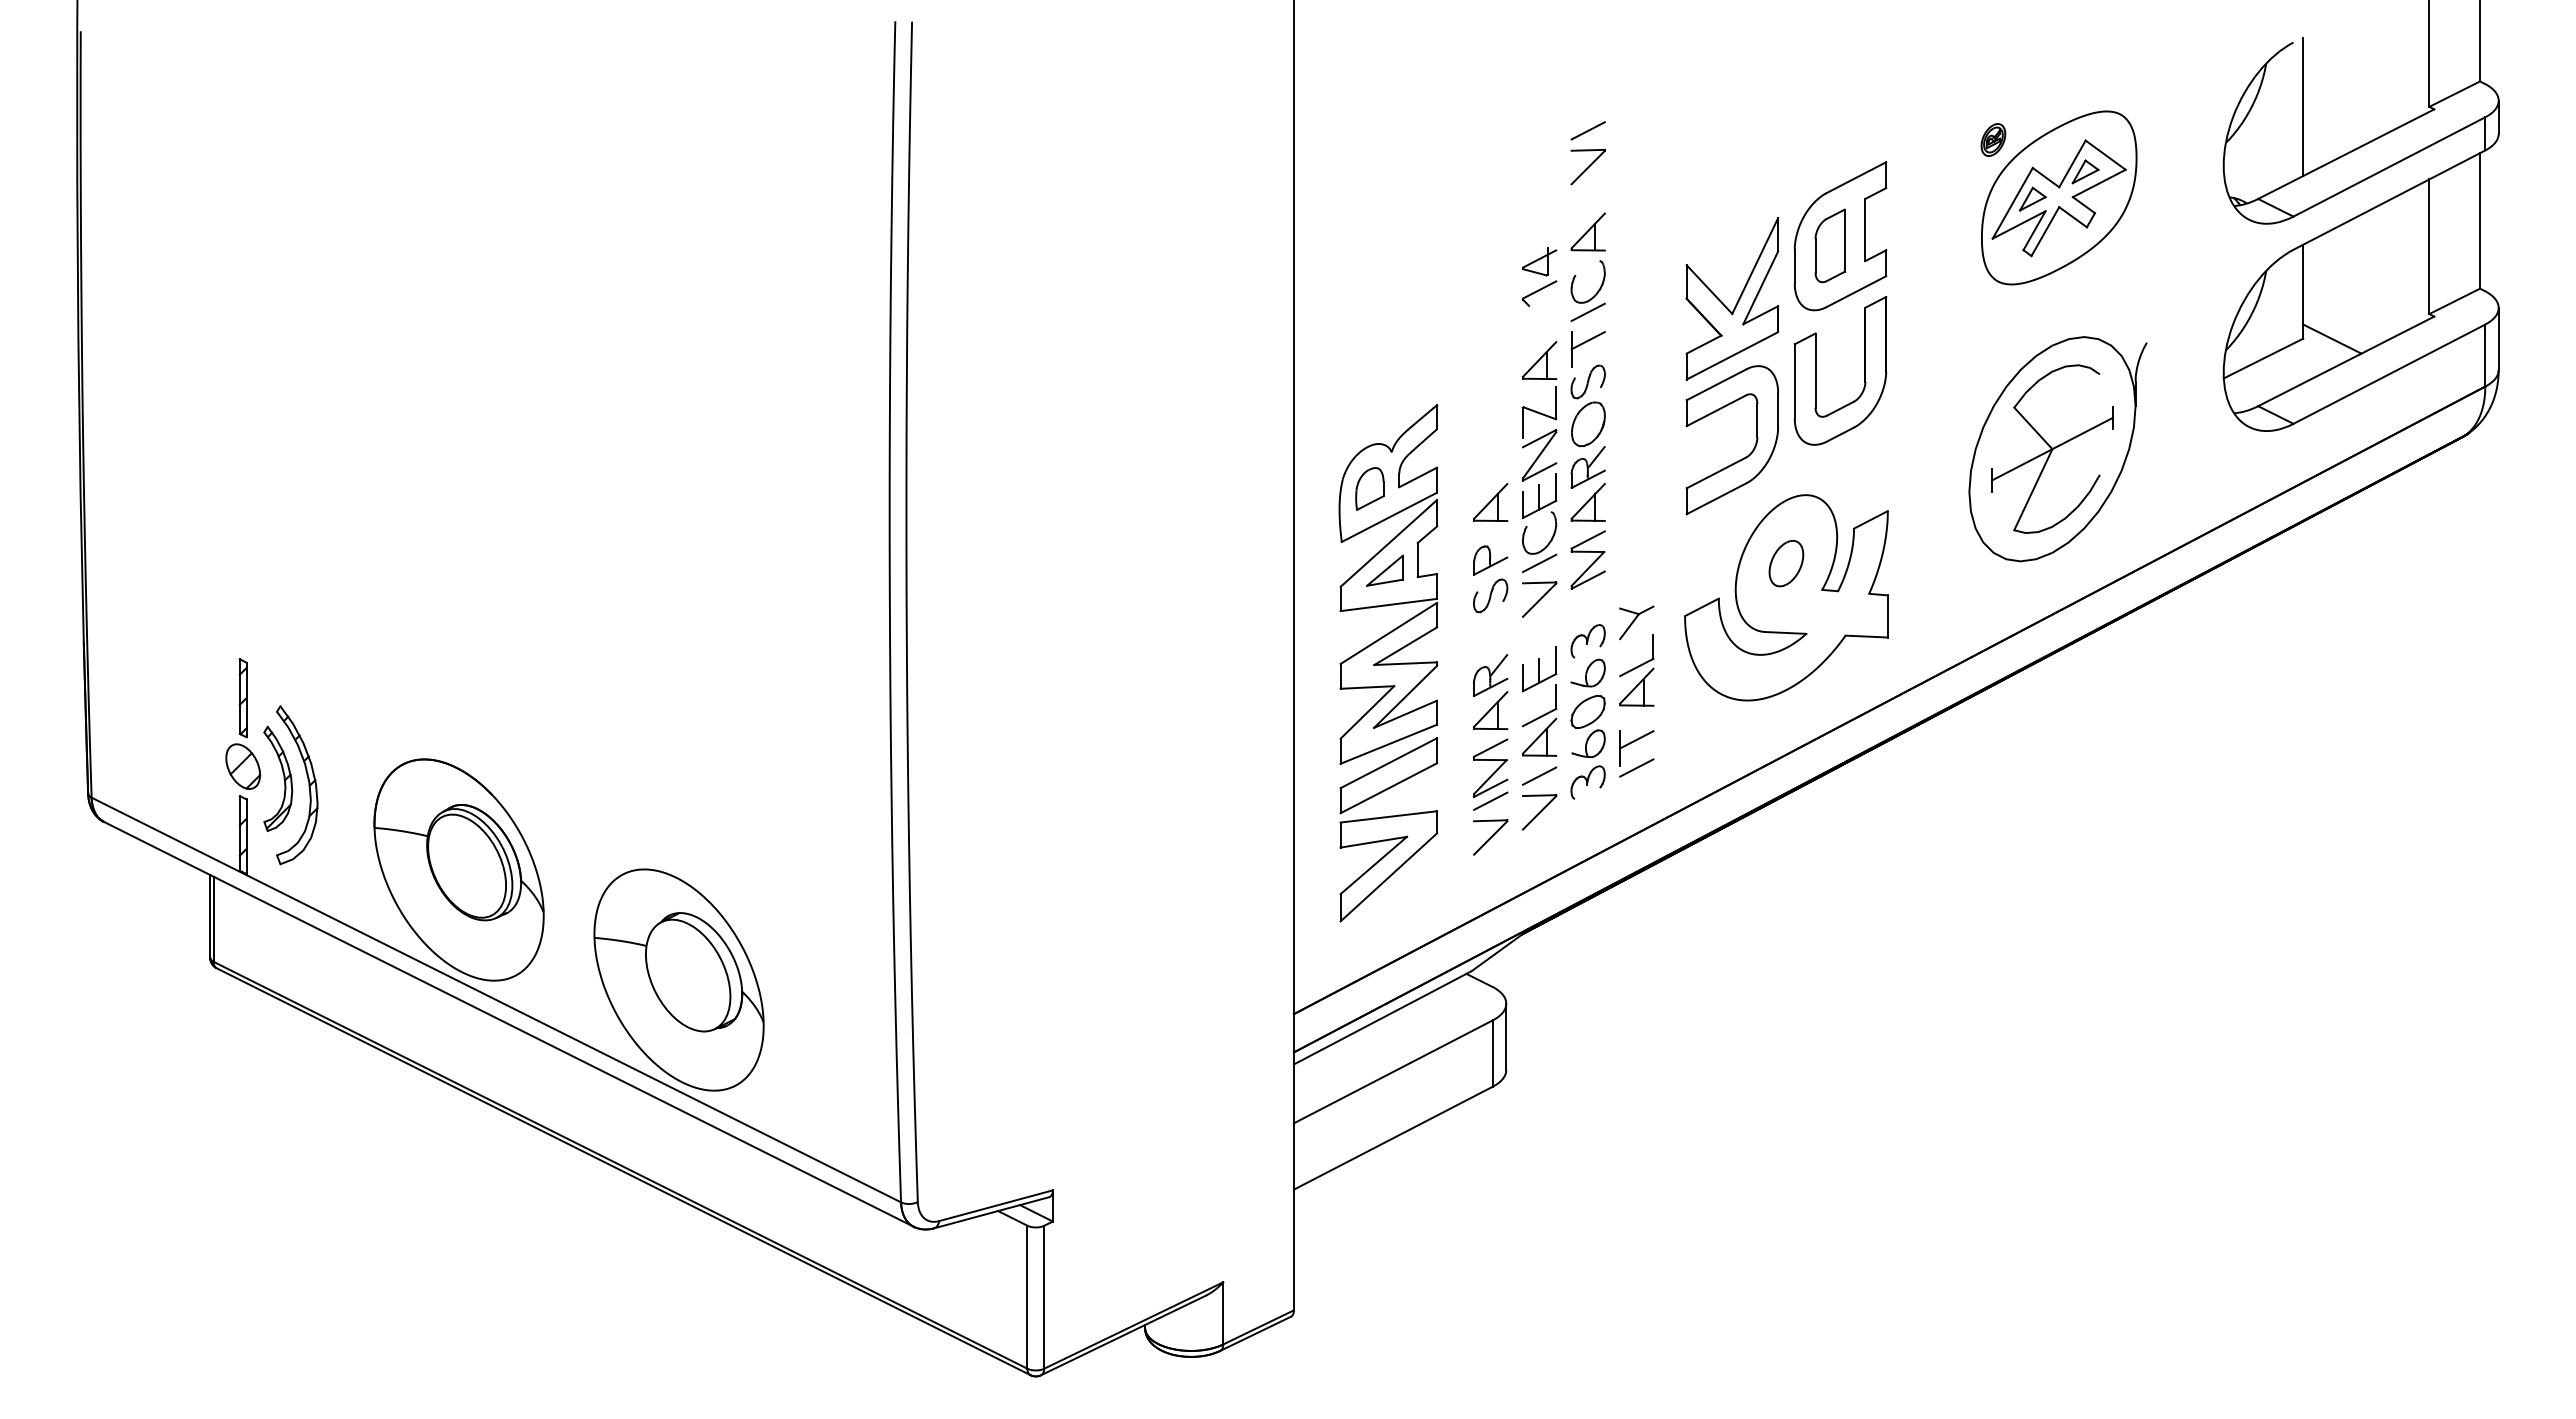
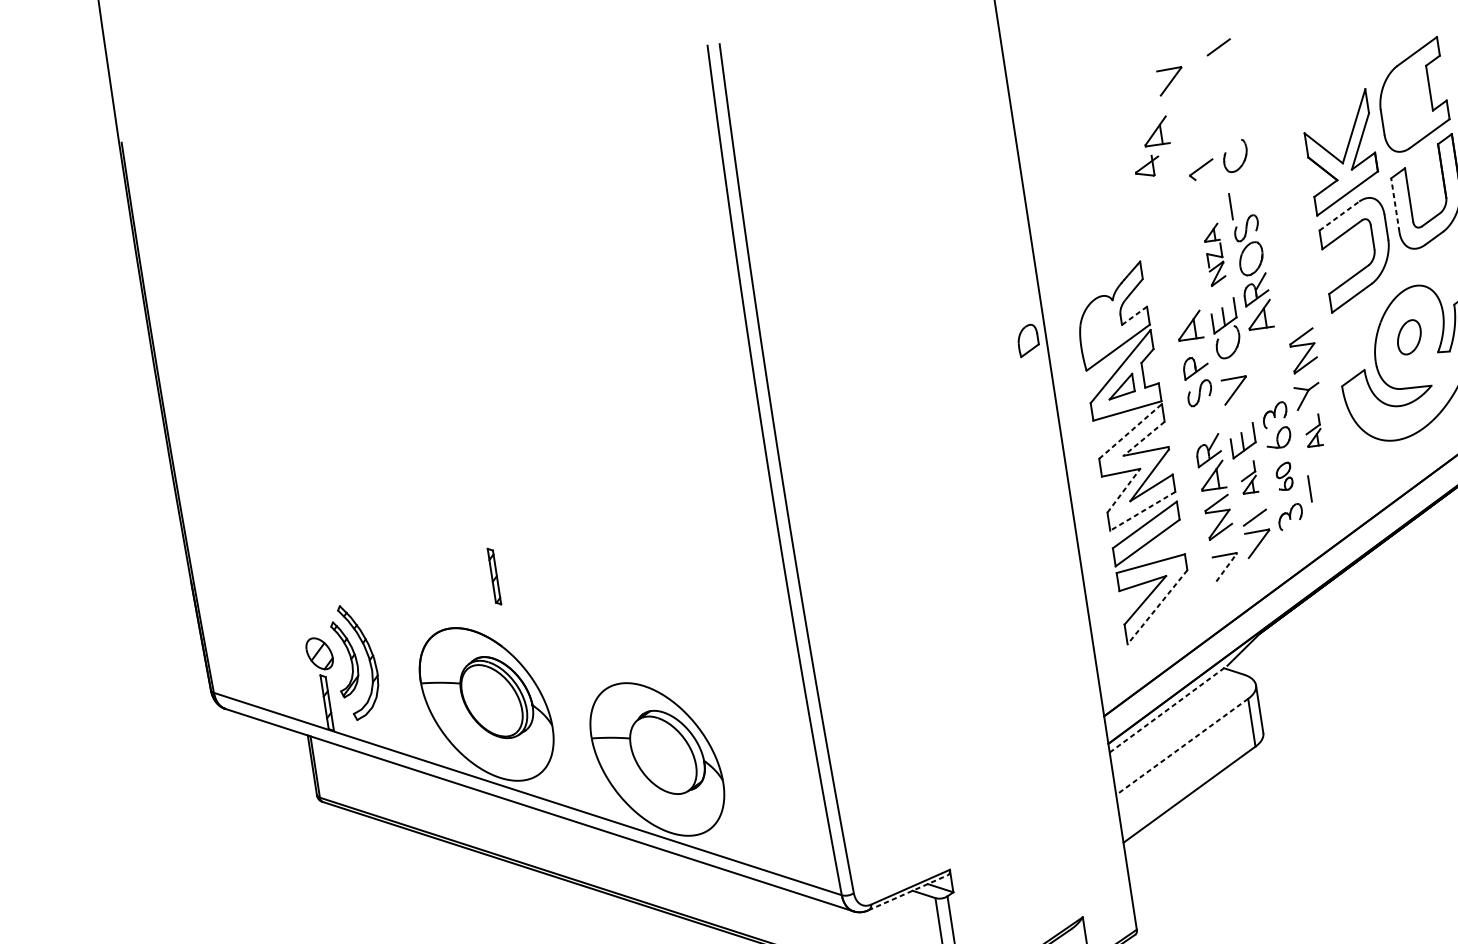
part: (1587, 167) -> (1170, 81), moved
part: (1587, 231) -> (1155, 131), moved
part: (1829, 245) -> (1405, 103), removed
part: (1539, 261) -> (1147, 166), moved
line: (1587, 312) -> (1238, 178), removed
line: (1587, 340) -> (1241, 198), removed
line: (1794, 381) -> (1395, 205), solid -> dashed
line: (1716, 384) -> (1339, 215), solid -> dashed
part: (1539, 411) -> (1214, 254), size x0.6
line: (1417, 477) -> (1134, 315), solid -> dashed
part: (1369, 488) -> (1027, 340), moved
part: (1587, 559) -> (1303, 350), moved
line: (1539, 563) -> (1231, 364), removed
line: (1389, 633) -> (1131, 431), solid -> dashed
line: (1405, 646) -> (1144, 439), solid -> dashed
part: (1636, 670) -> (1313, 430), size x0.6
part: (242, 698) -> (494, 576), moved
line: (1367, 712) -> (1123, 490), solid -> dashed
part: (1539, 720) -> (1248, 477), size x0.6
part: (1587, 726) -> (1284, 476), size x0.6
line: (1636, 739) -> (1320, 480), removed
line: (1388, 744) -> (1142, 511), solid -> dashed
line: (1636, 767) -> (1323, 500), removed
line: (1490, 800) -> (1222, 540), removed
line: (1490, 838) -> (1226, 568), solid -> dashed
line: (1388, 877) -> (1157, 607), solid -> dashed
line: (1383, 1017) -> (1169, 708), solid -> dashed
line: (1393, 1071) -> (1182, 746), solid -> dashed
line: (991, 1212) -> (908, 892), solid -> dashed

